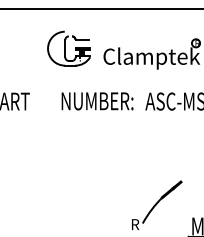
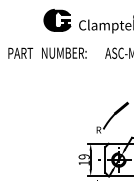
fill: (69, 47) -> (57, 19), added
text: (97, 100) -> (64, 52), moved

